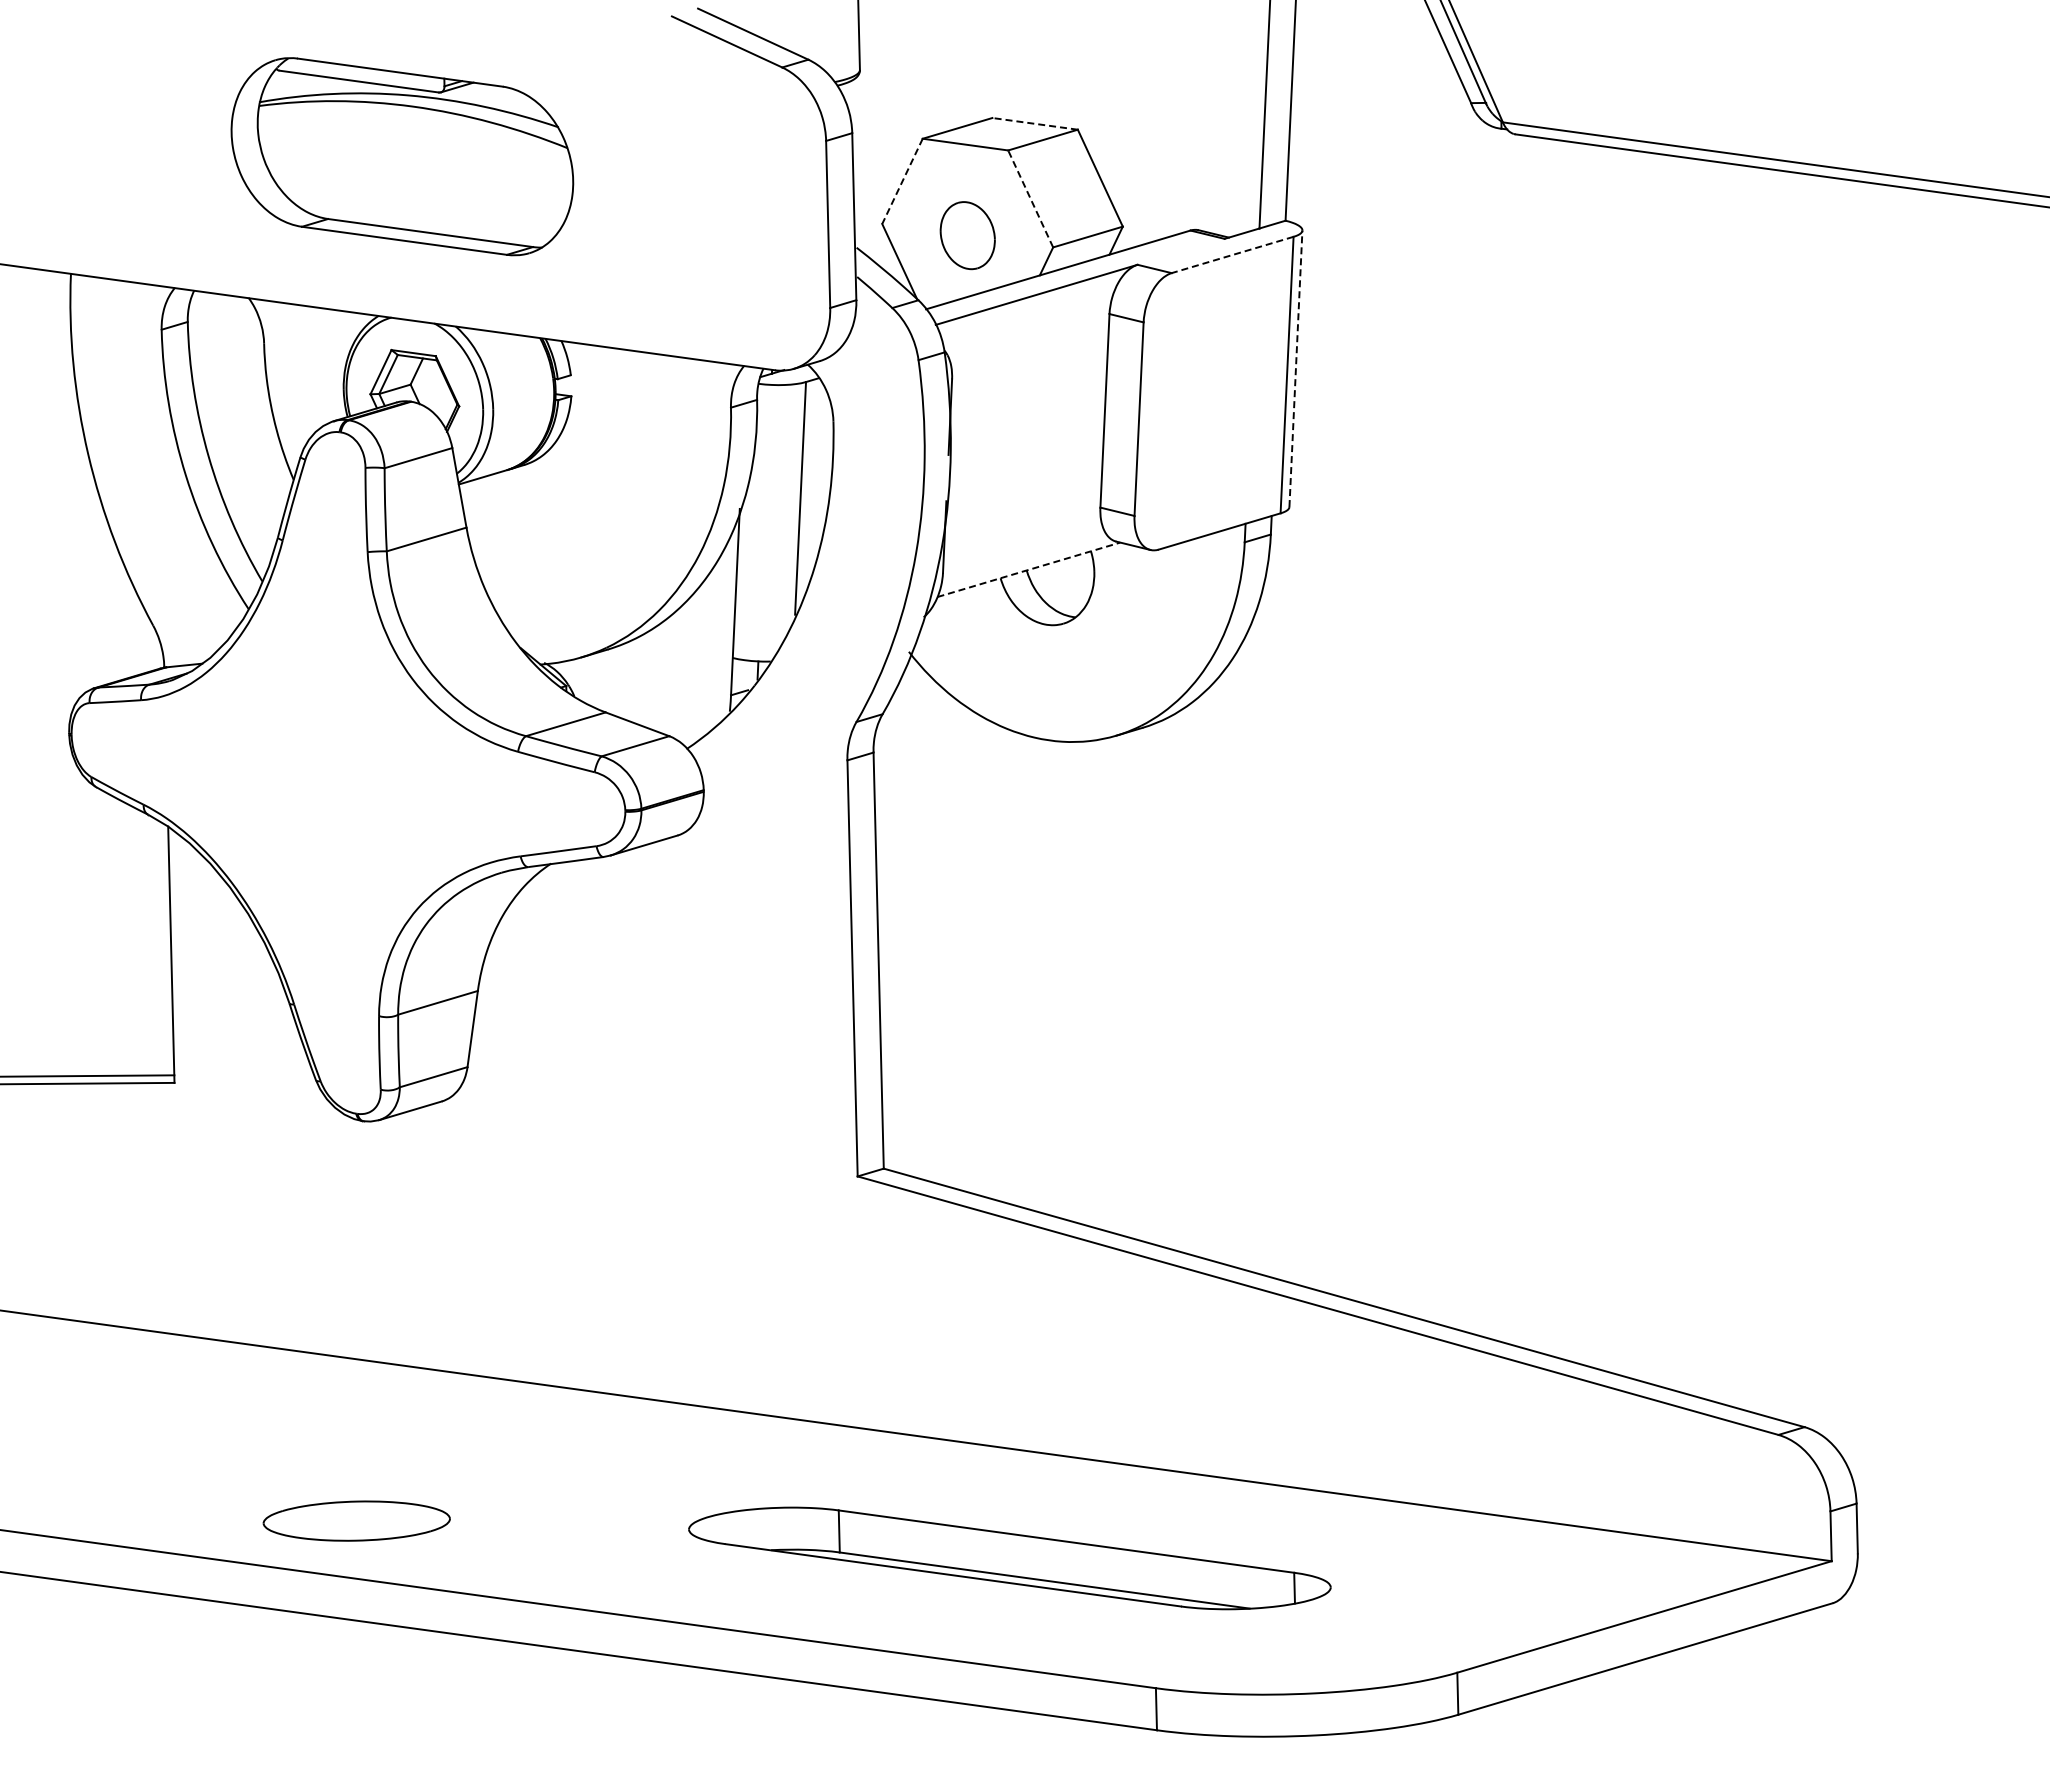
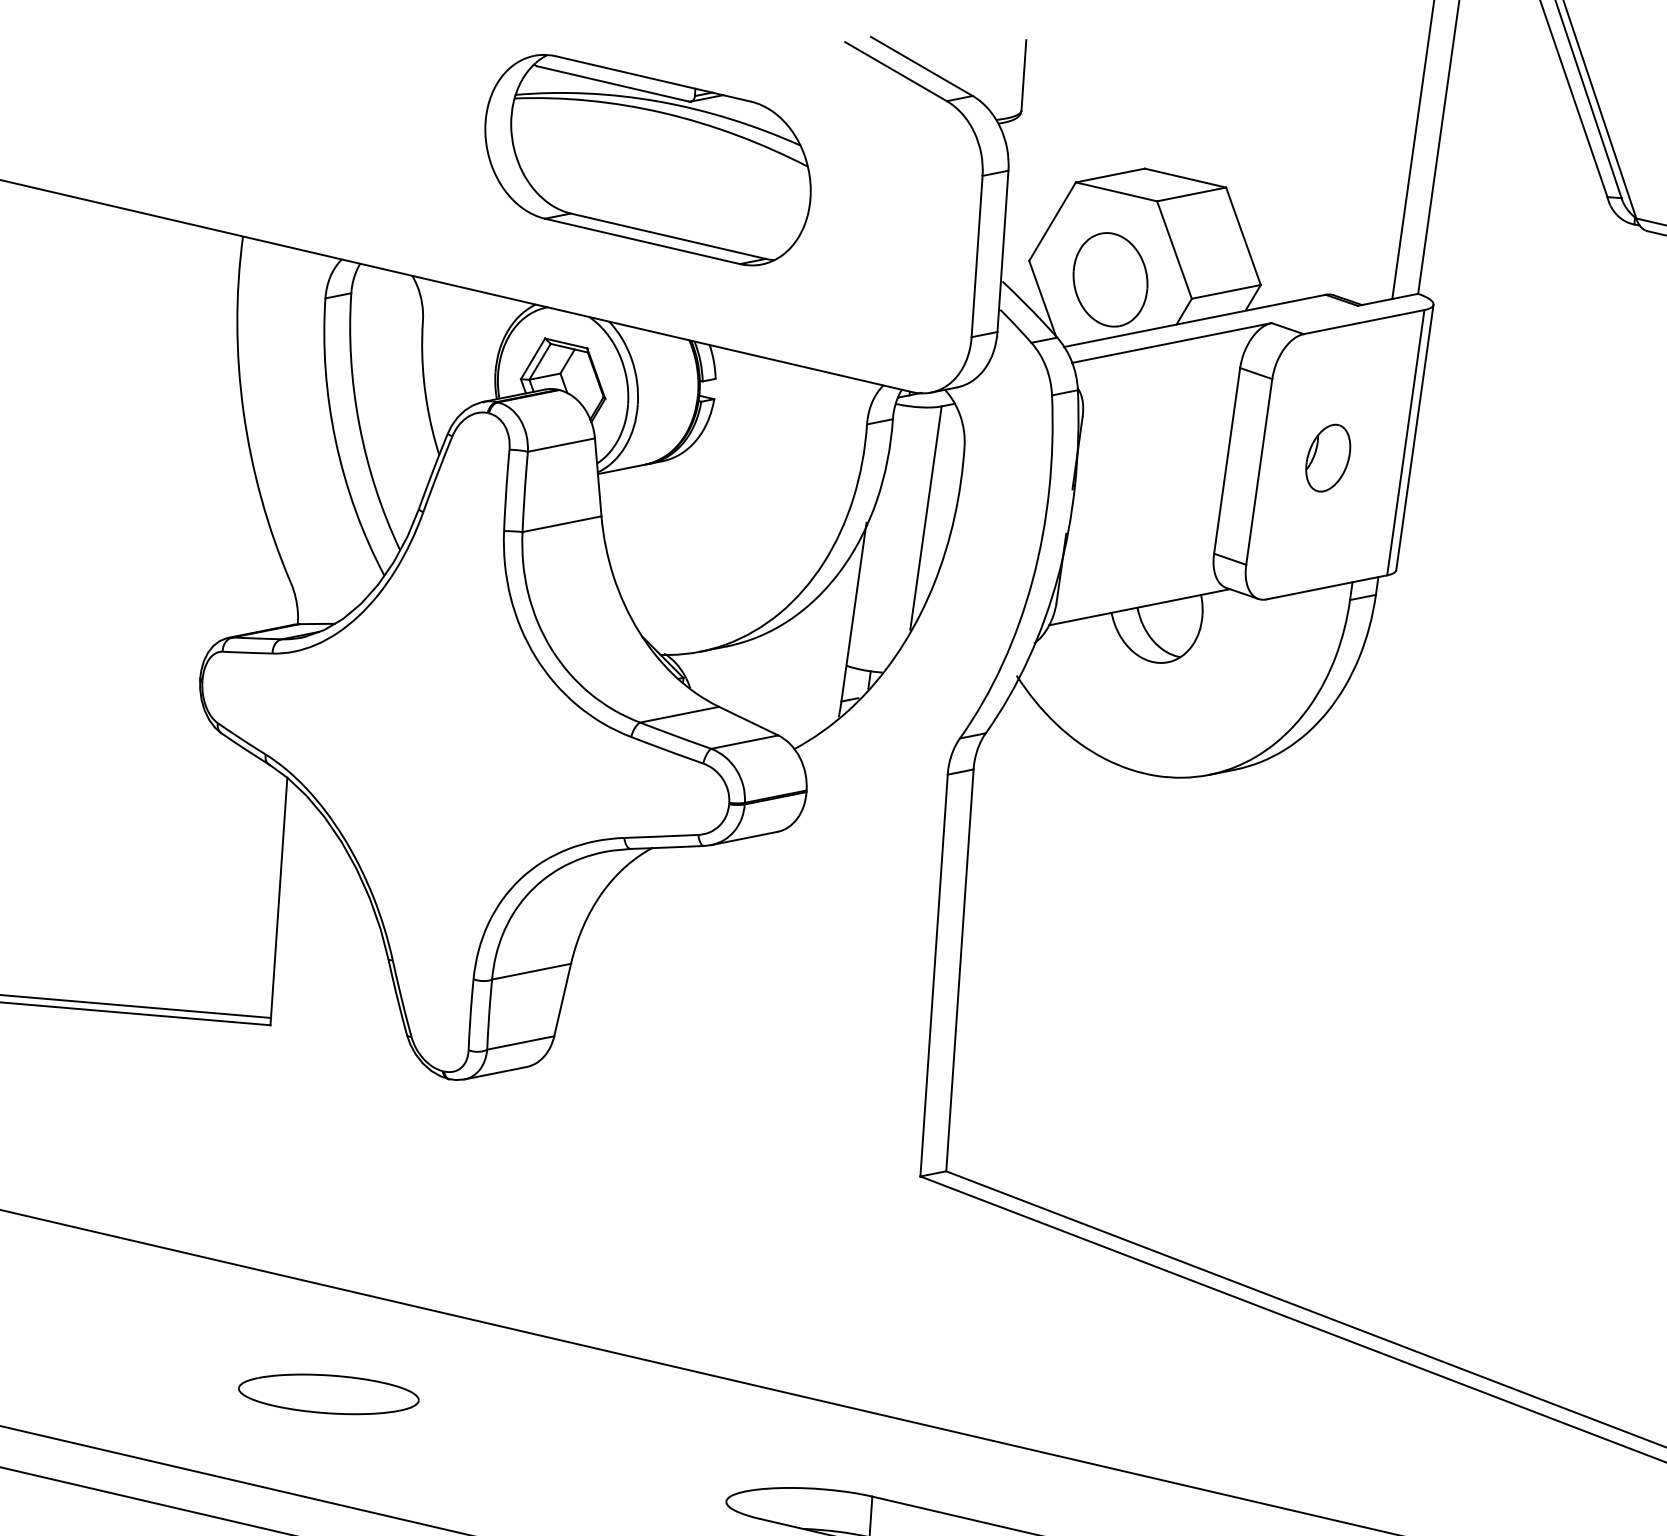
line: (1034, 123) -> (1184, 177), dashed -> solid
part: (402, 156) -> (648, 159), moved
line: (902, 181) -> (1052, 221), dashed -> solid
line: (1030, 198) -> (1174, 249), dashed -> solid
part: (967, 235) -> (1110, 279), size x1.43
line: (1232, 254) -> (1364, 321), dashed -> solid
line: (1295, 368) -> (1414, 437), dashed -> solid
part: (1208, 398) -> (1328, 458), added
line: (1029, 569) -> (1140, 607), dashed -> solid
part: (356, 1520) -> (328, 1393), moved

